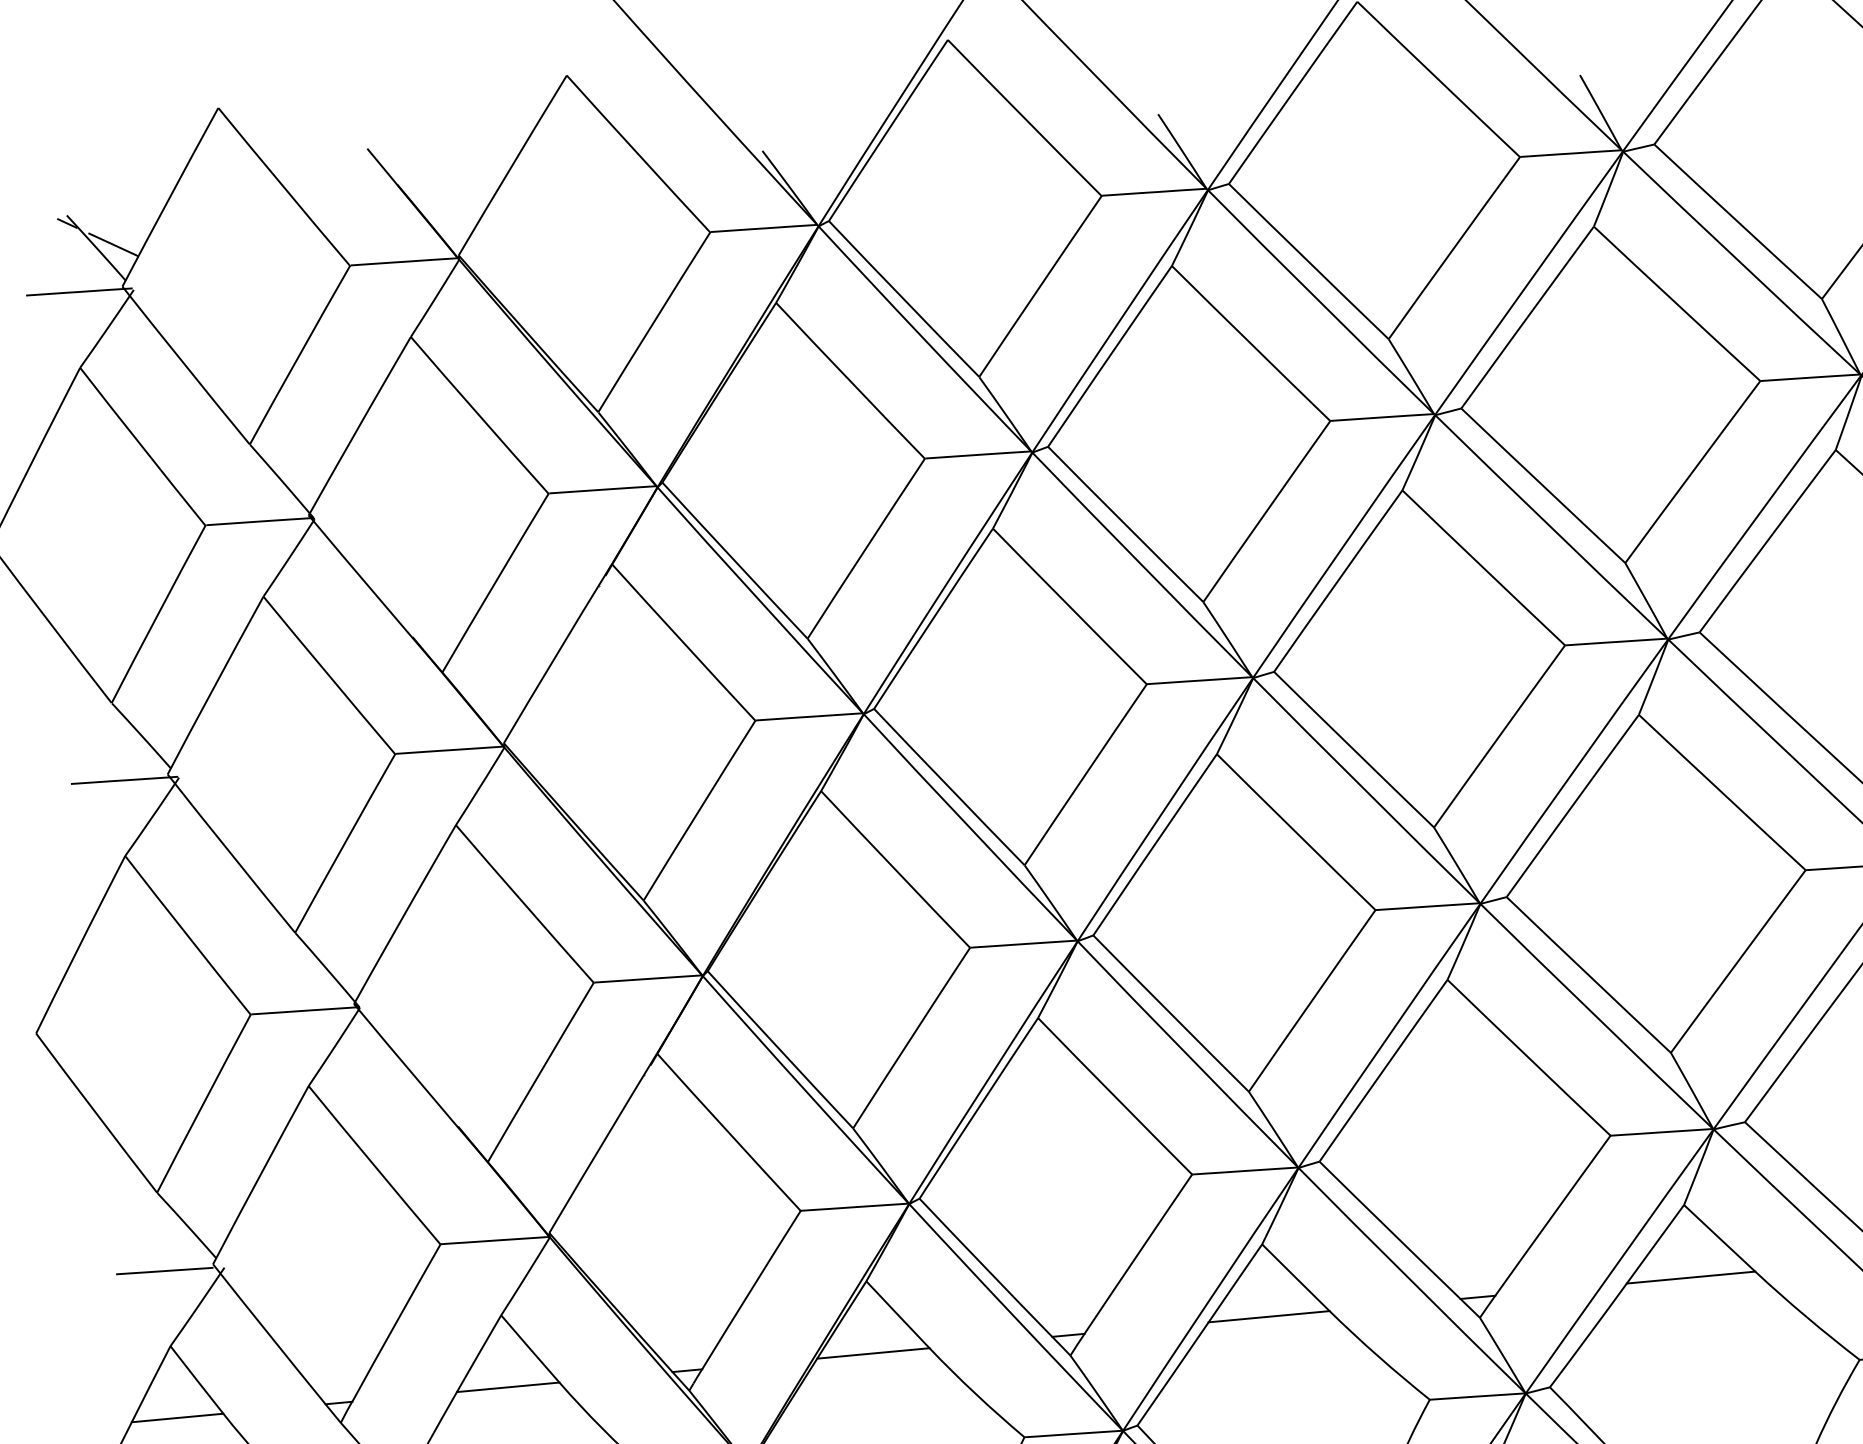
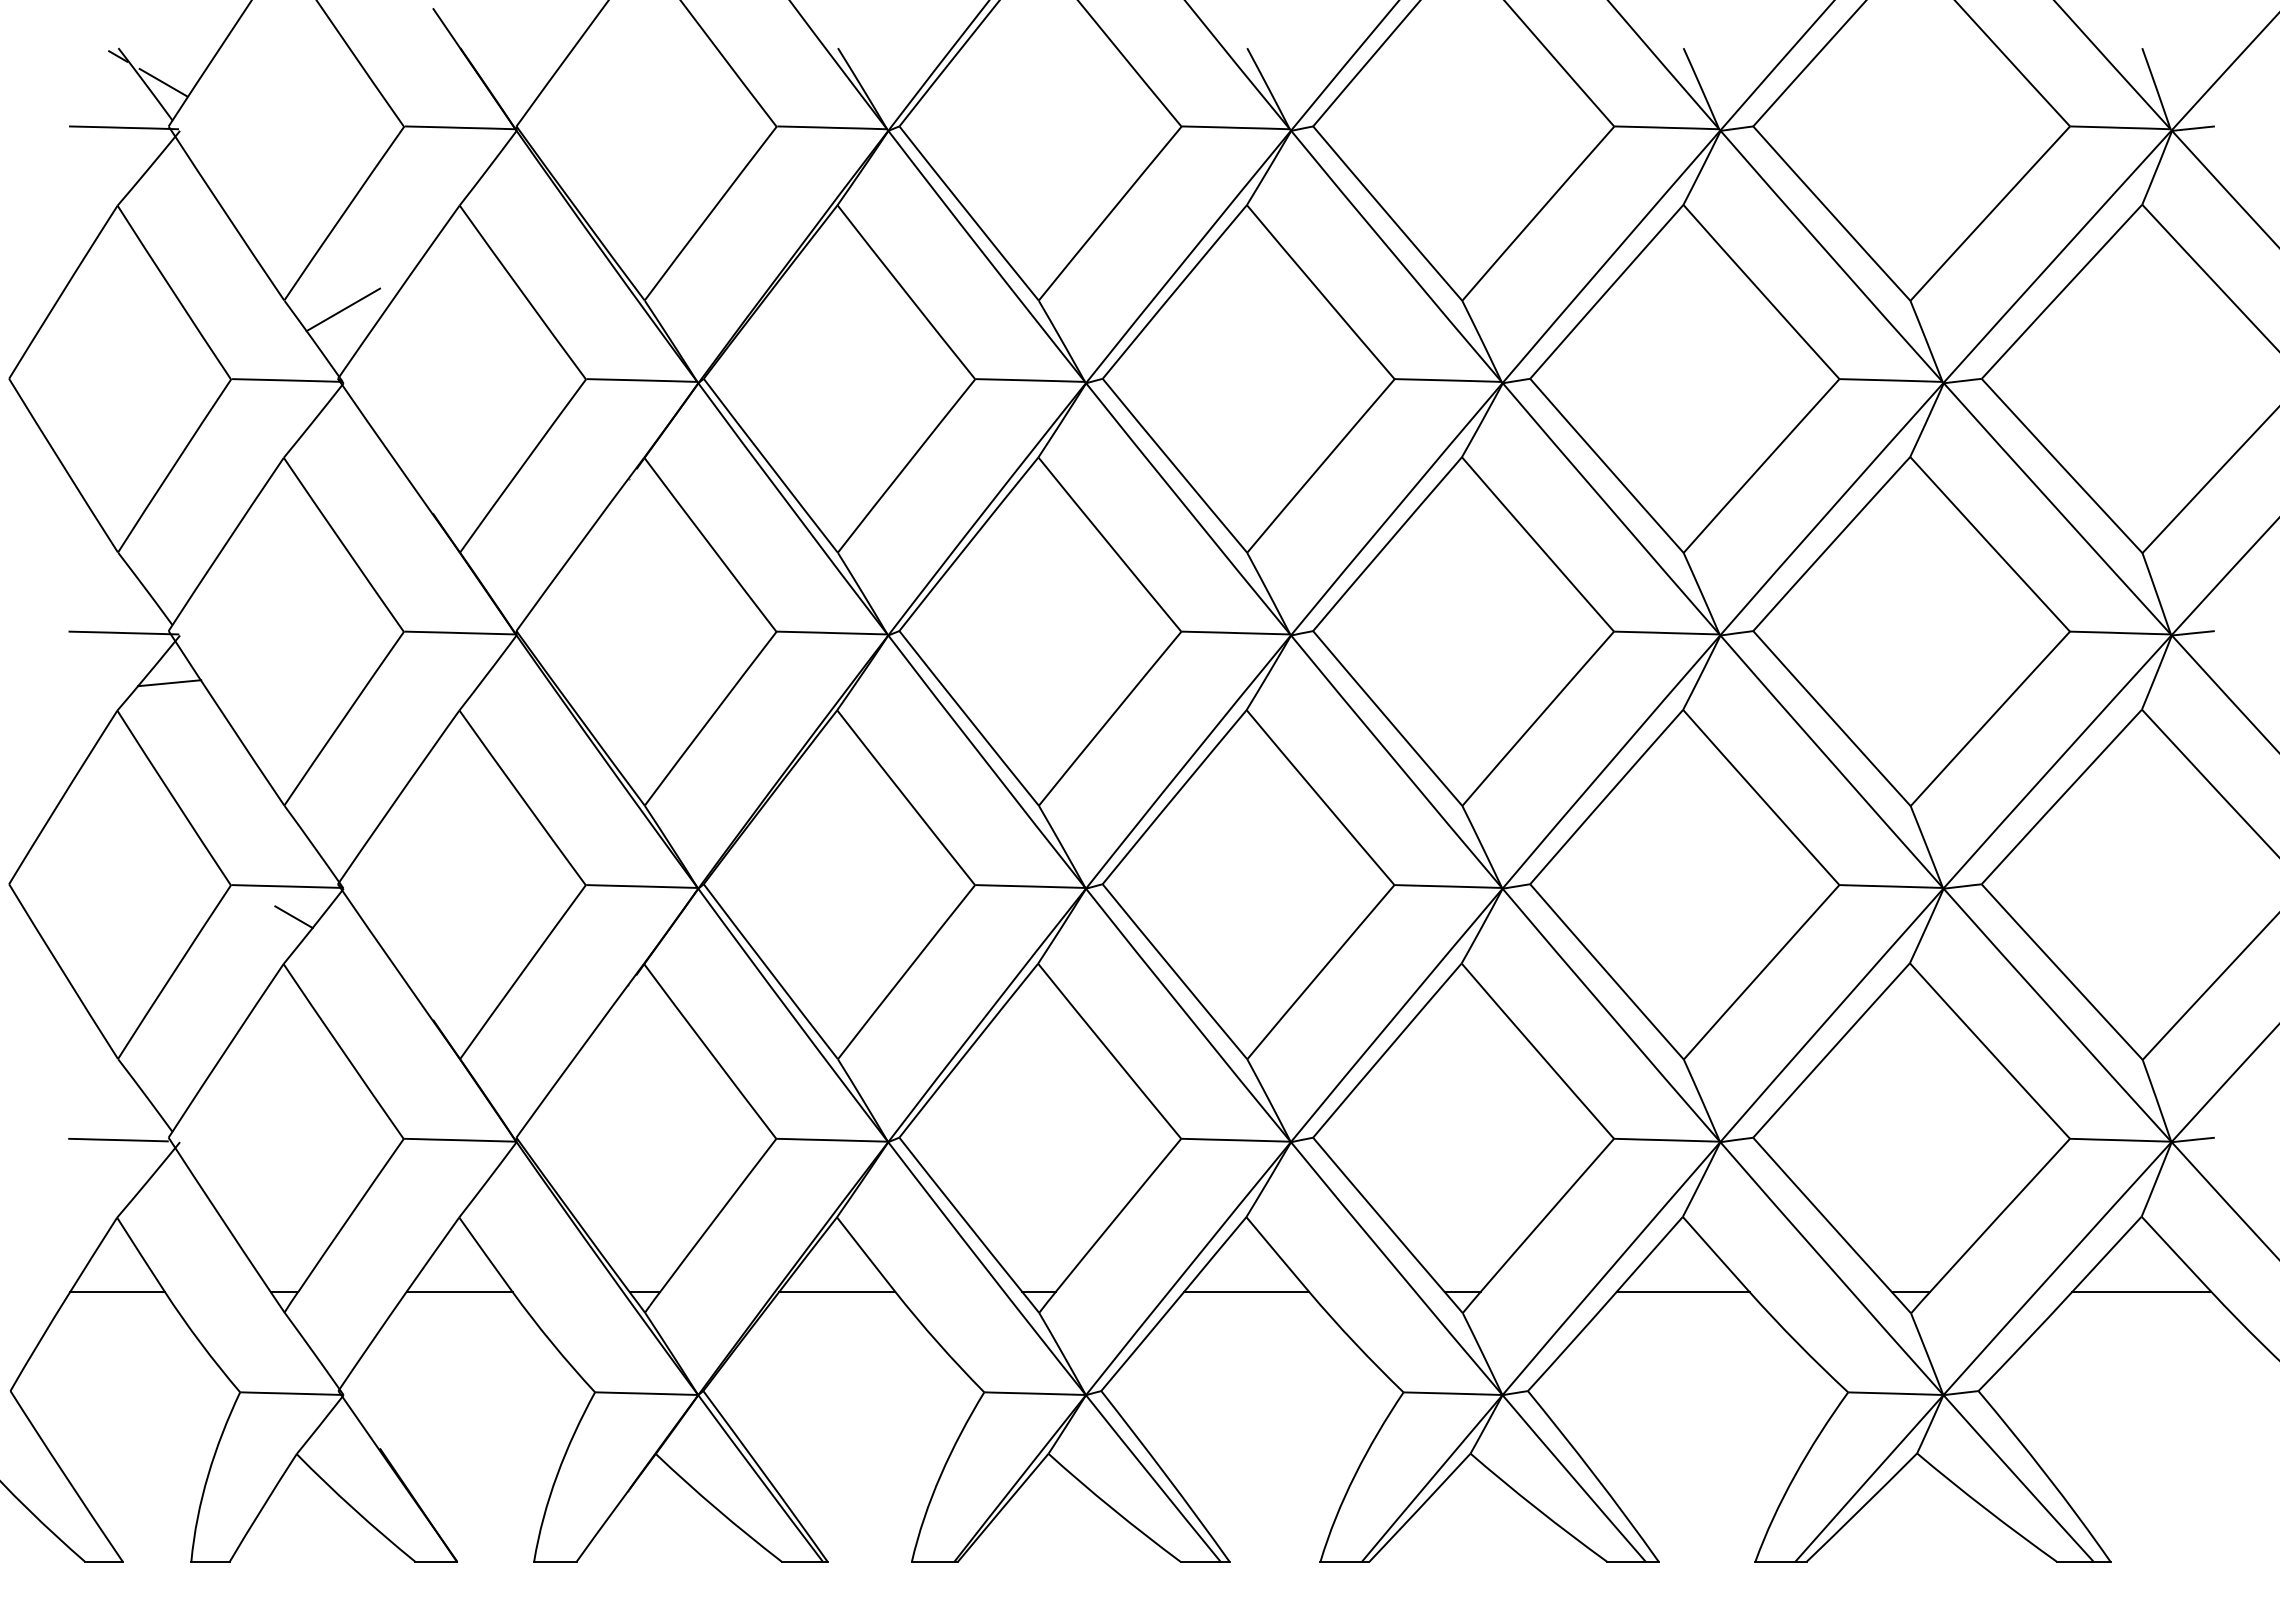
line: (307, 447) -> (343, 309), added
line: (173, 825) -> (169, 683), added
line: (314, 1040) -> (293, 917), added

